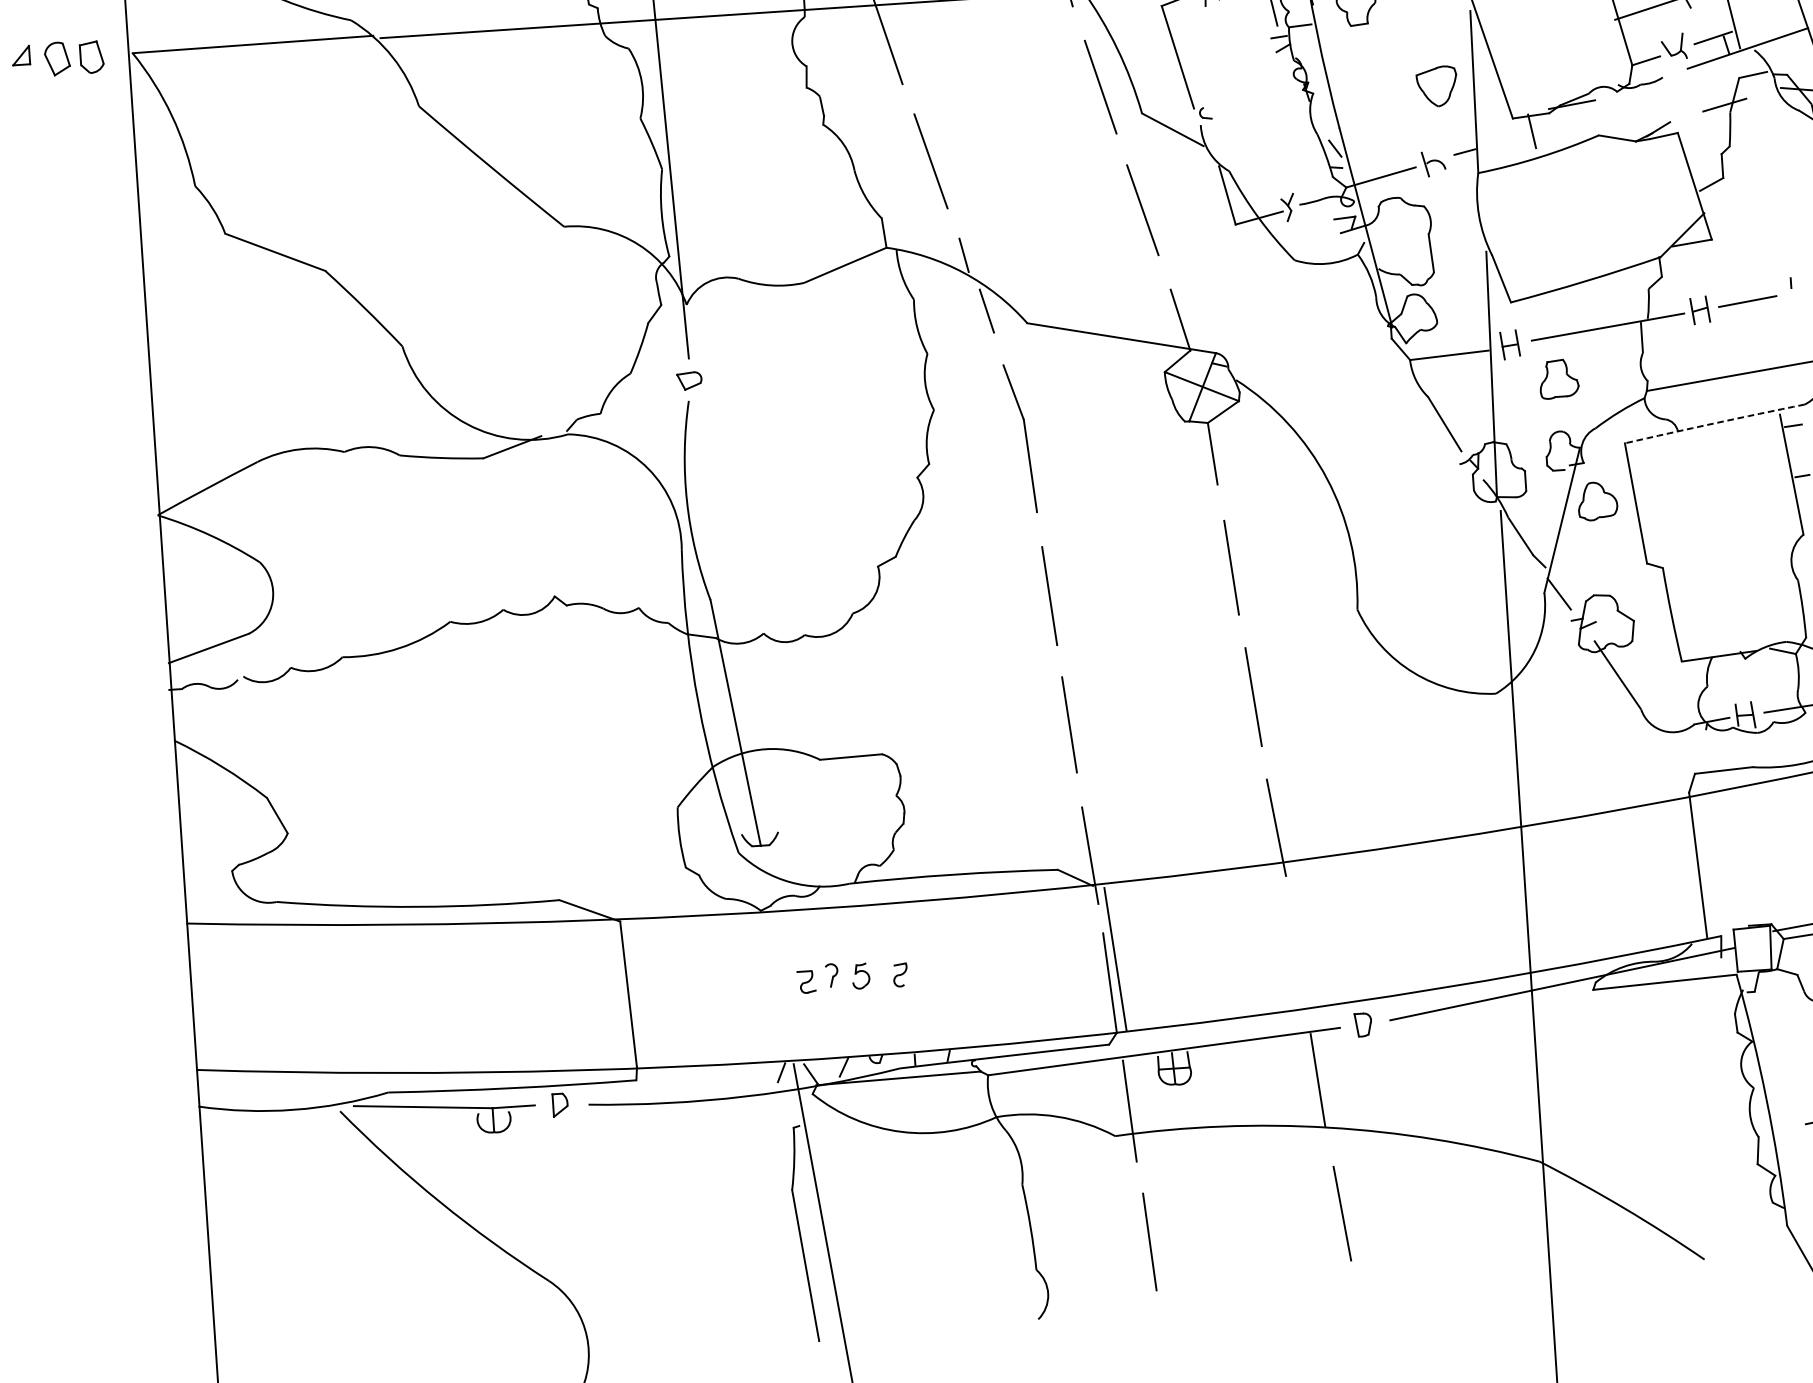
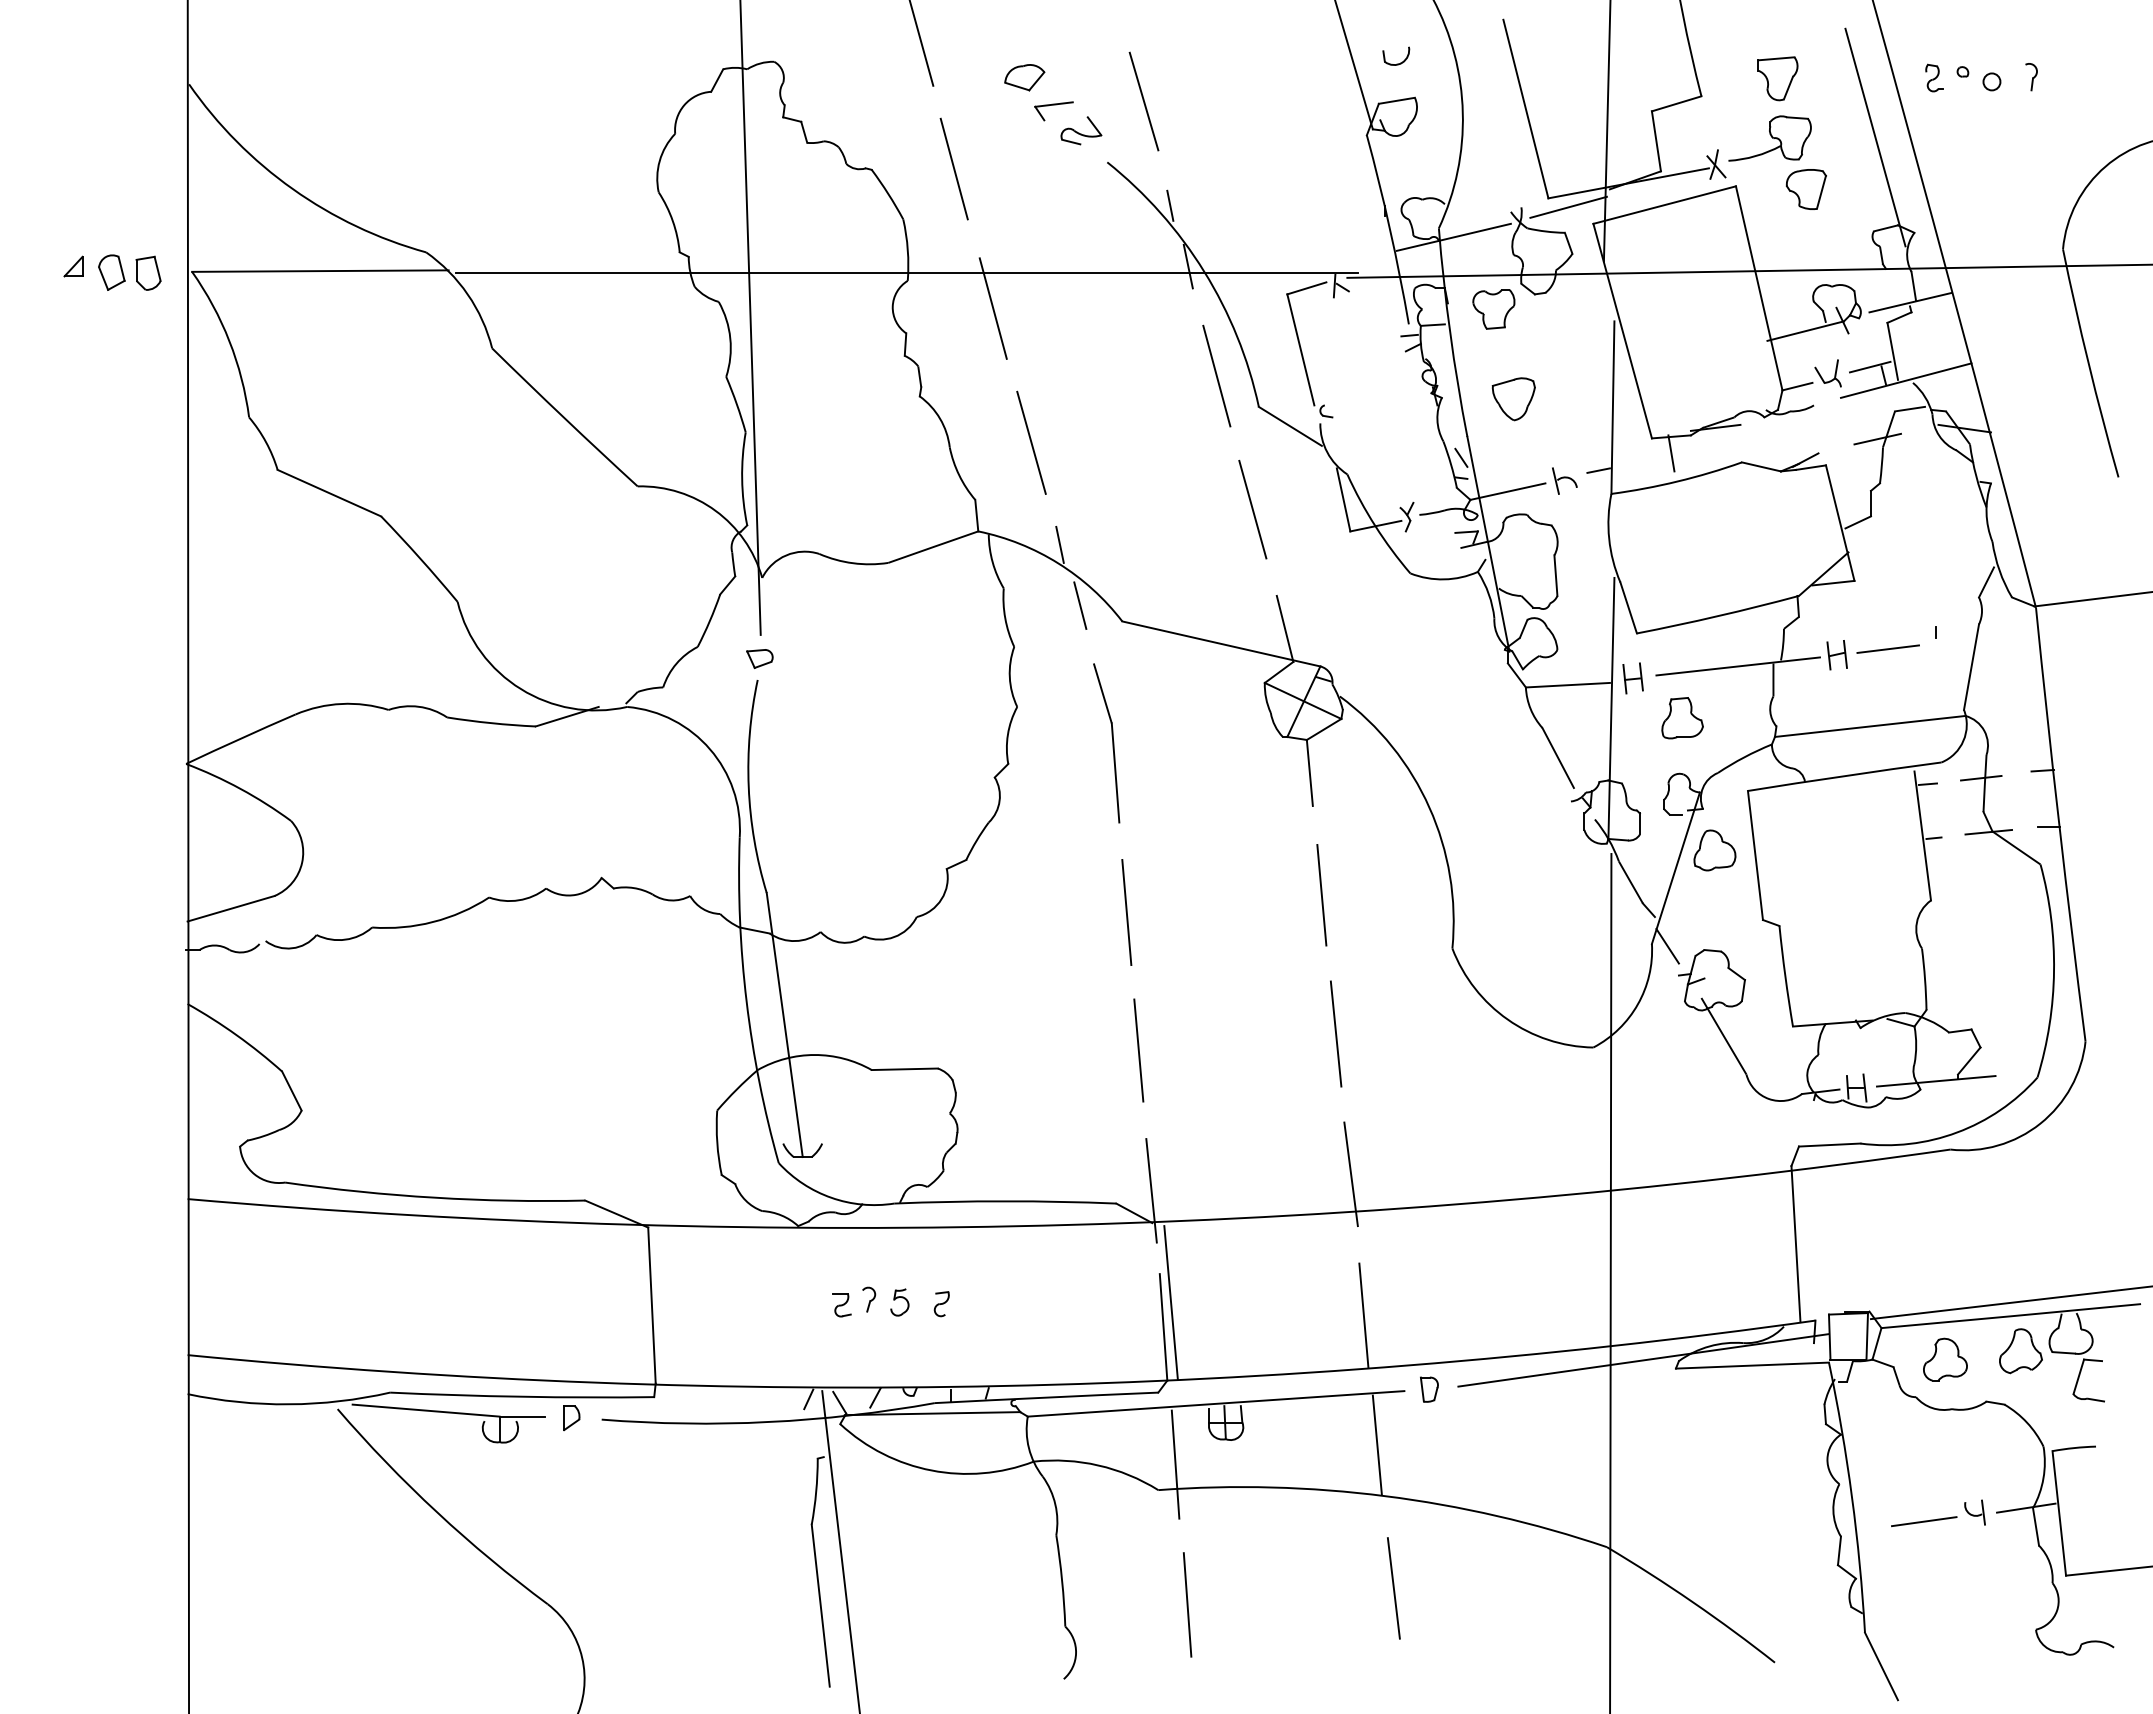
part: (1436, 86) -> (1513, 399), moved
arc: (1714, 423) -> (1844, 776), dashed -> solid
line: (1296, 959) -> (1363, 1315), added

